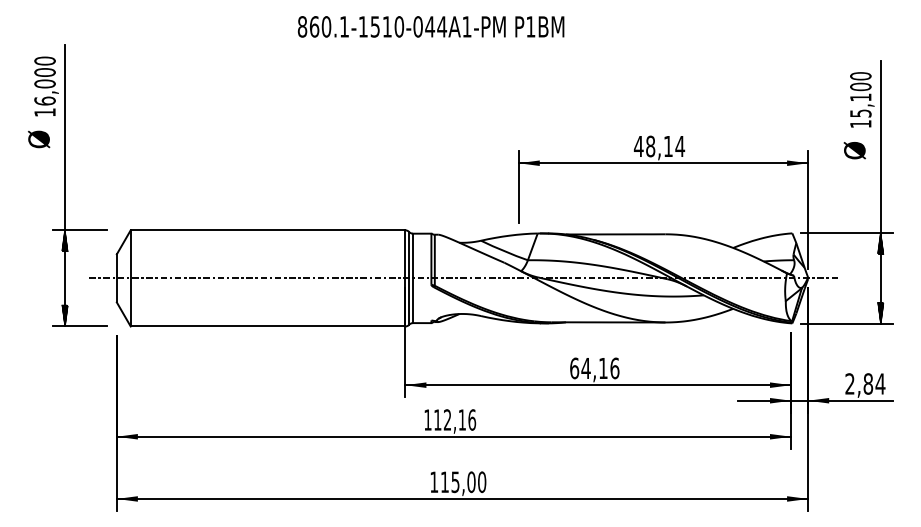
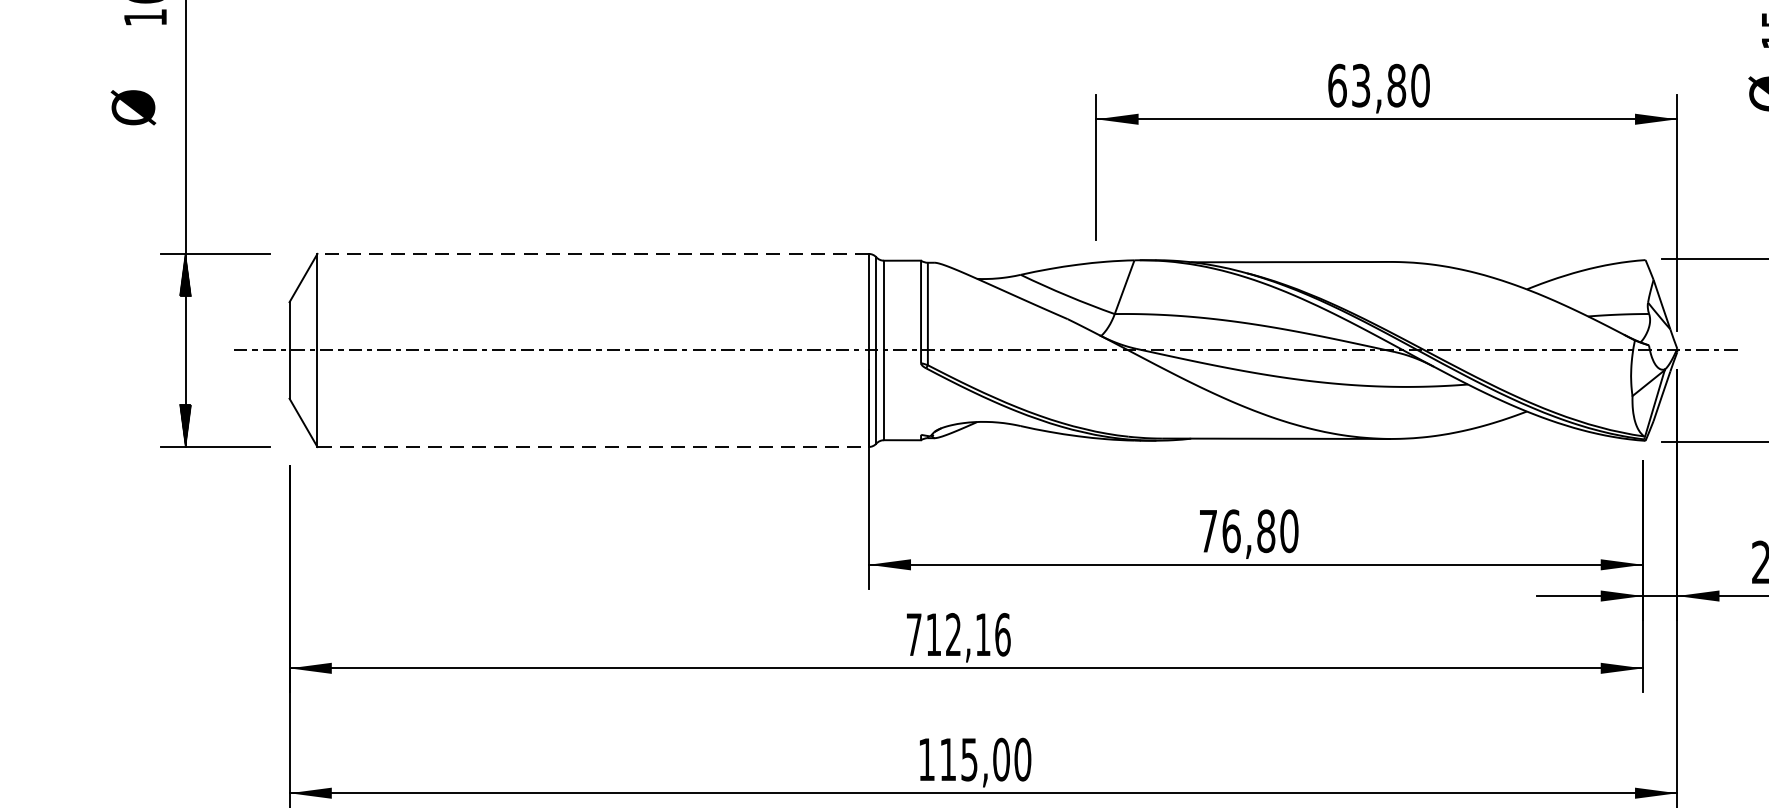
text: (39, 139) -> (134, 107), moved
text: (659, 146) -> (1378, 85), 48,14 -> 63,80
line: (267, 230) -> (592, 254), solid -> dashed
line: (268, 326) -> (594, 447), solid -> dashed
text: (594, 368) -> (1248, 531), 64,16 -> 76,80
text: (427, 419) -> (913, 633), 112,16 -> 712,16

